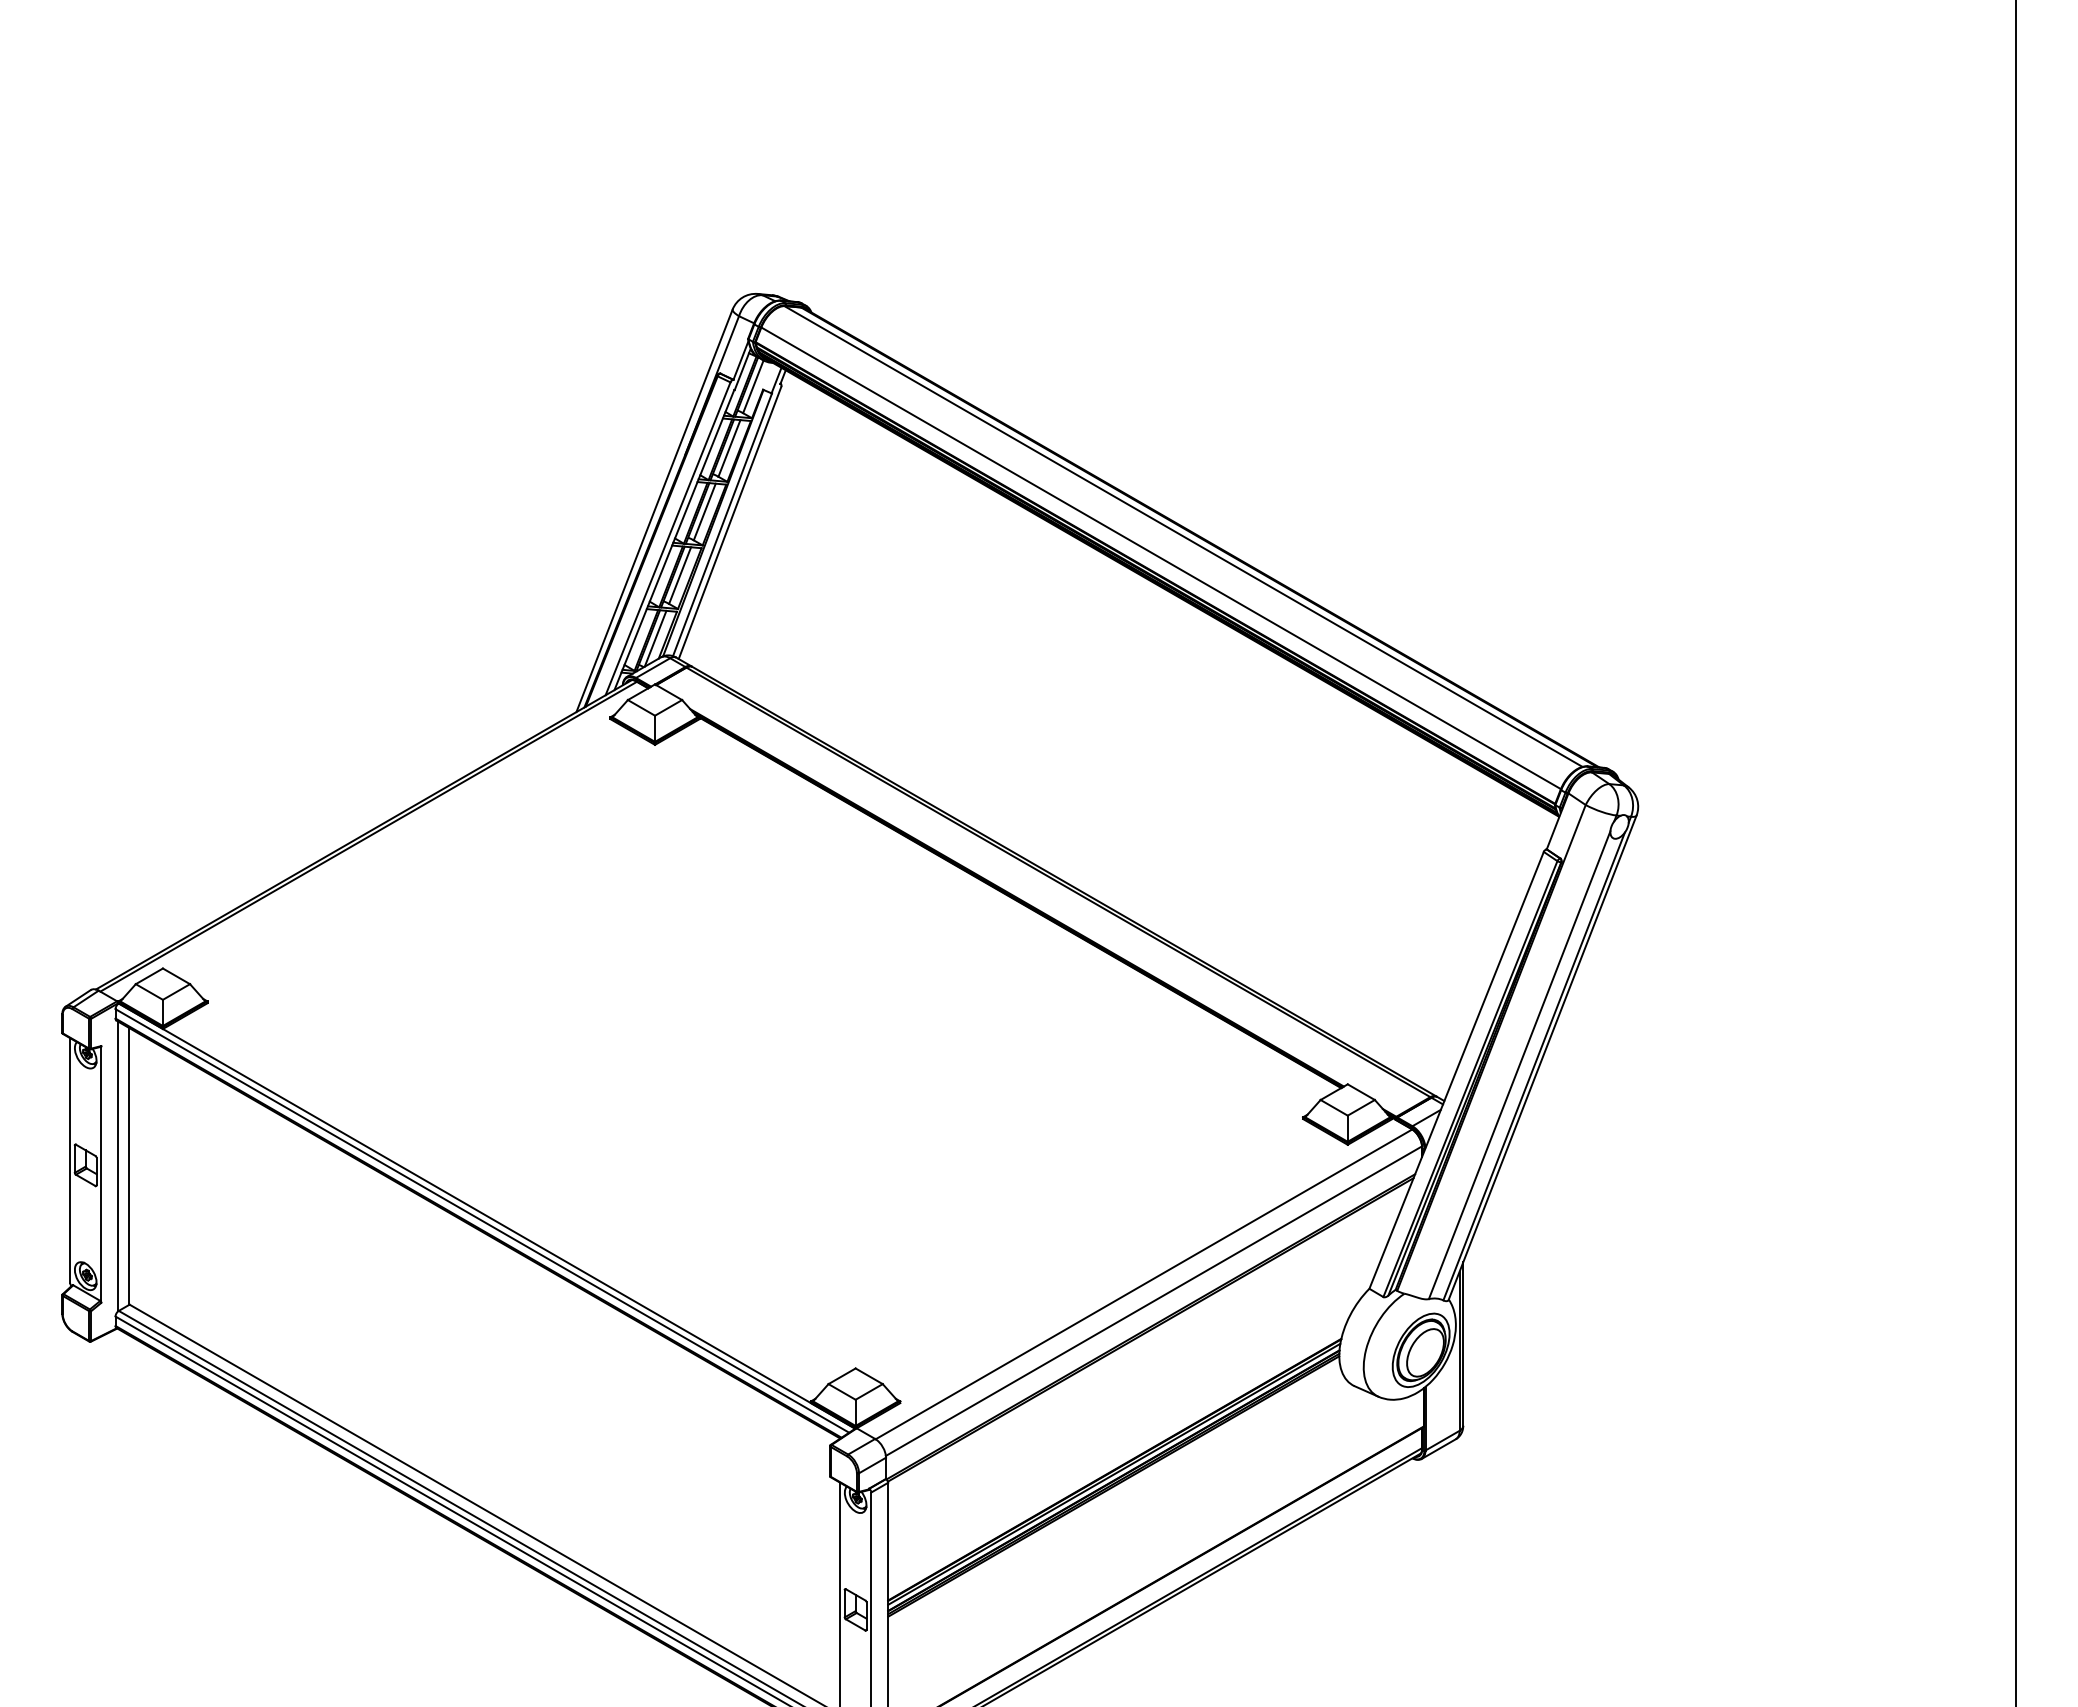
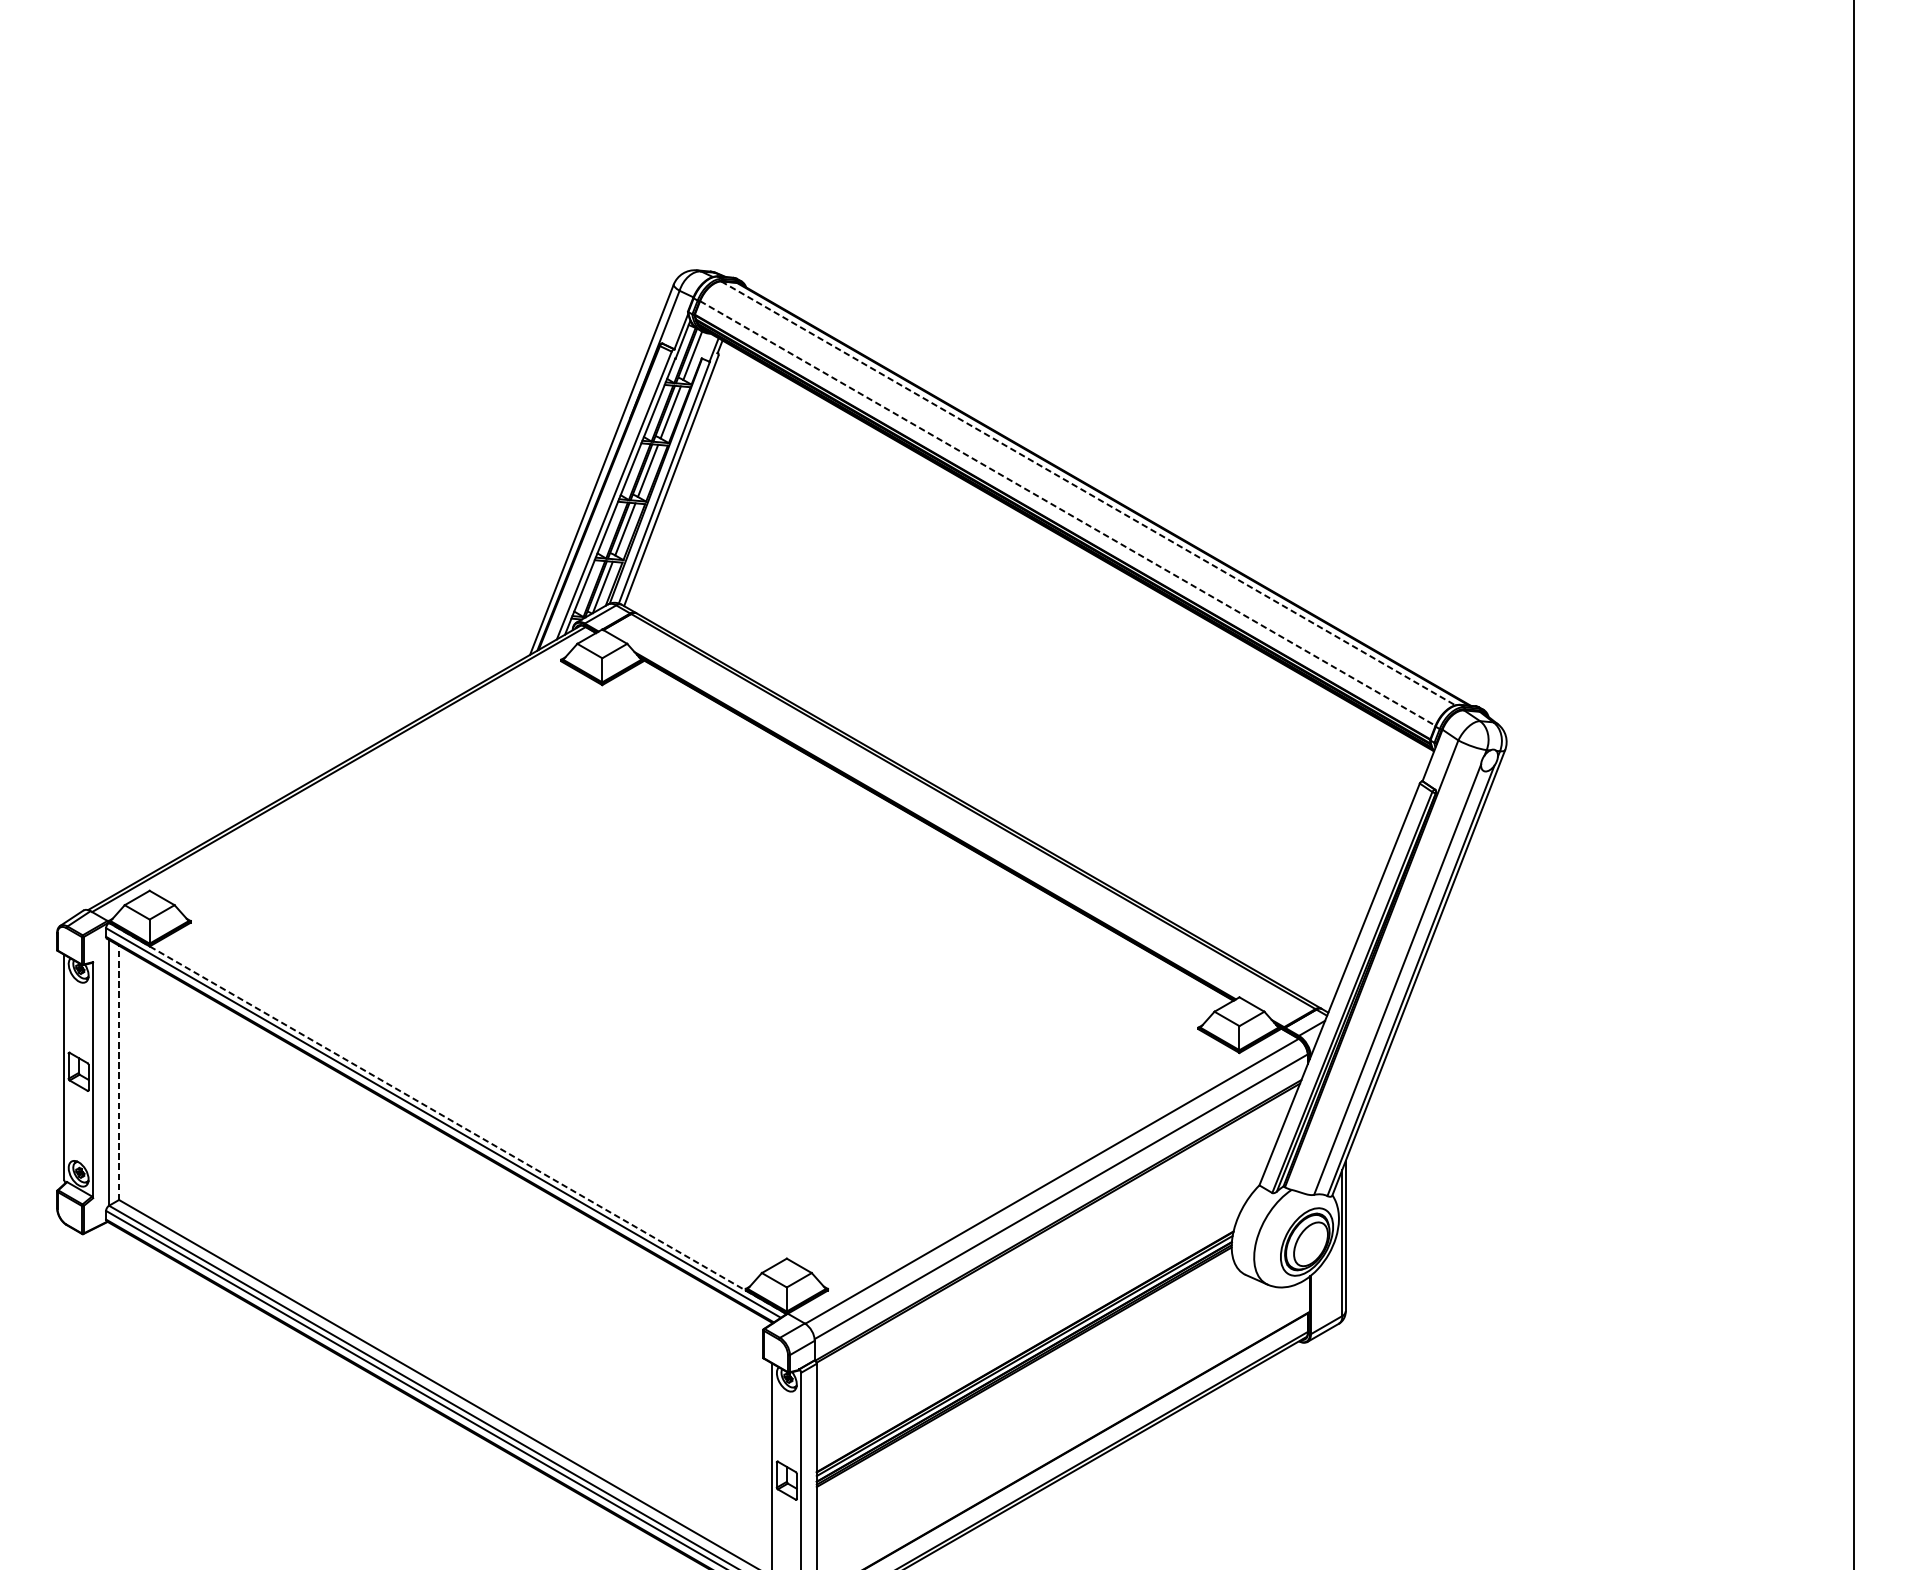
line: (1183, 536) -> (1088, 493), solid -> dashed
line: (1161, 558) -> (1068, 513), solid -> dashed
line: (129, 1166) -> (118, 1072), solid -> dashed
line: (486, 1215) -> (447, 1117), solid -> dashed

